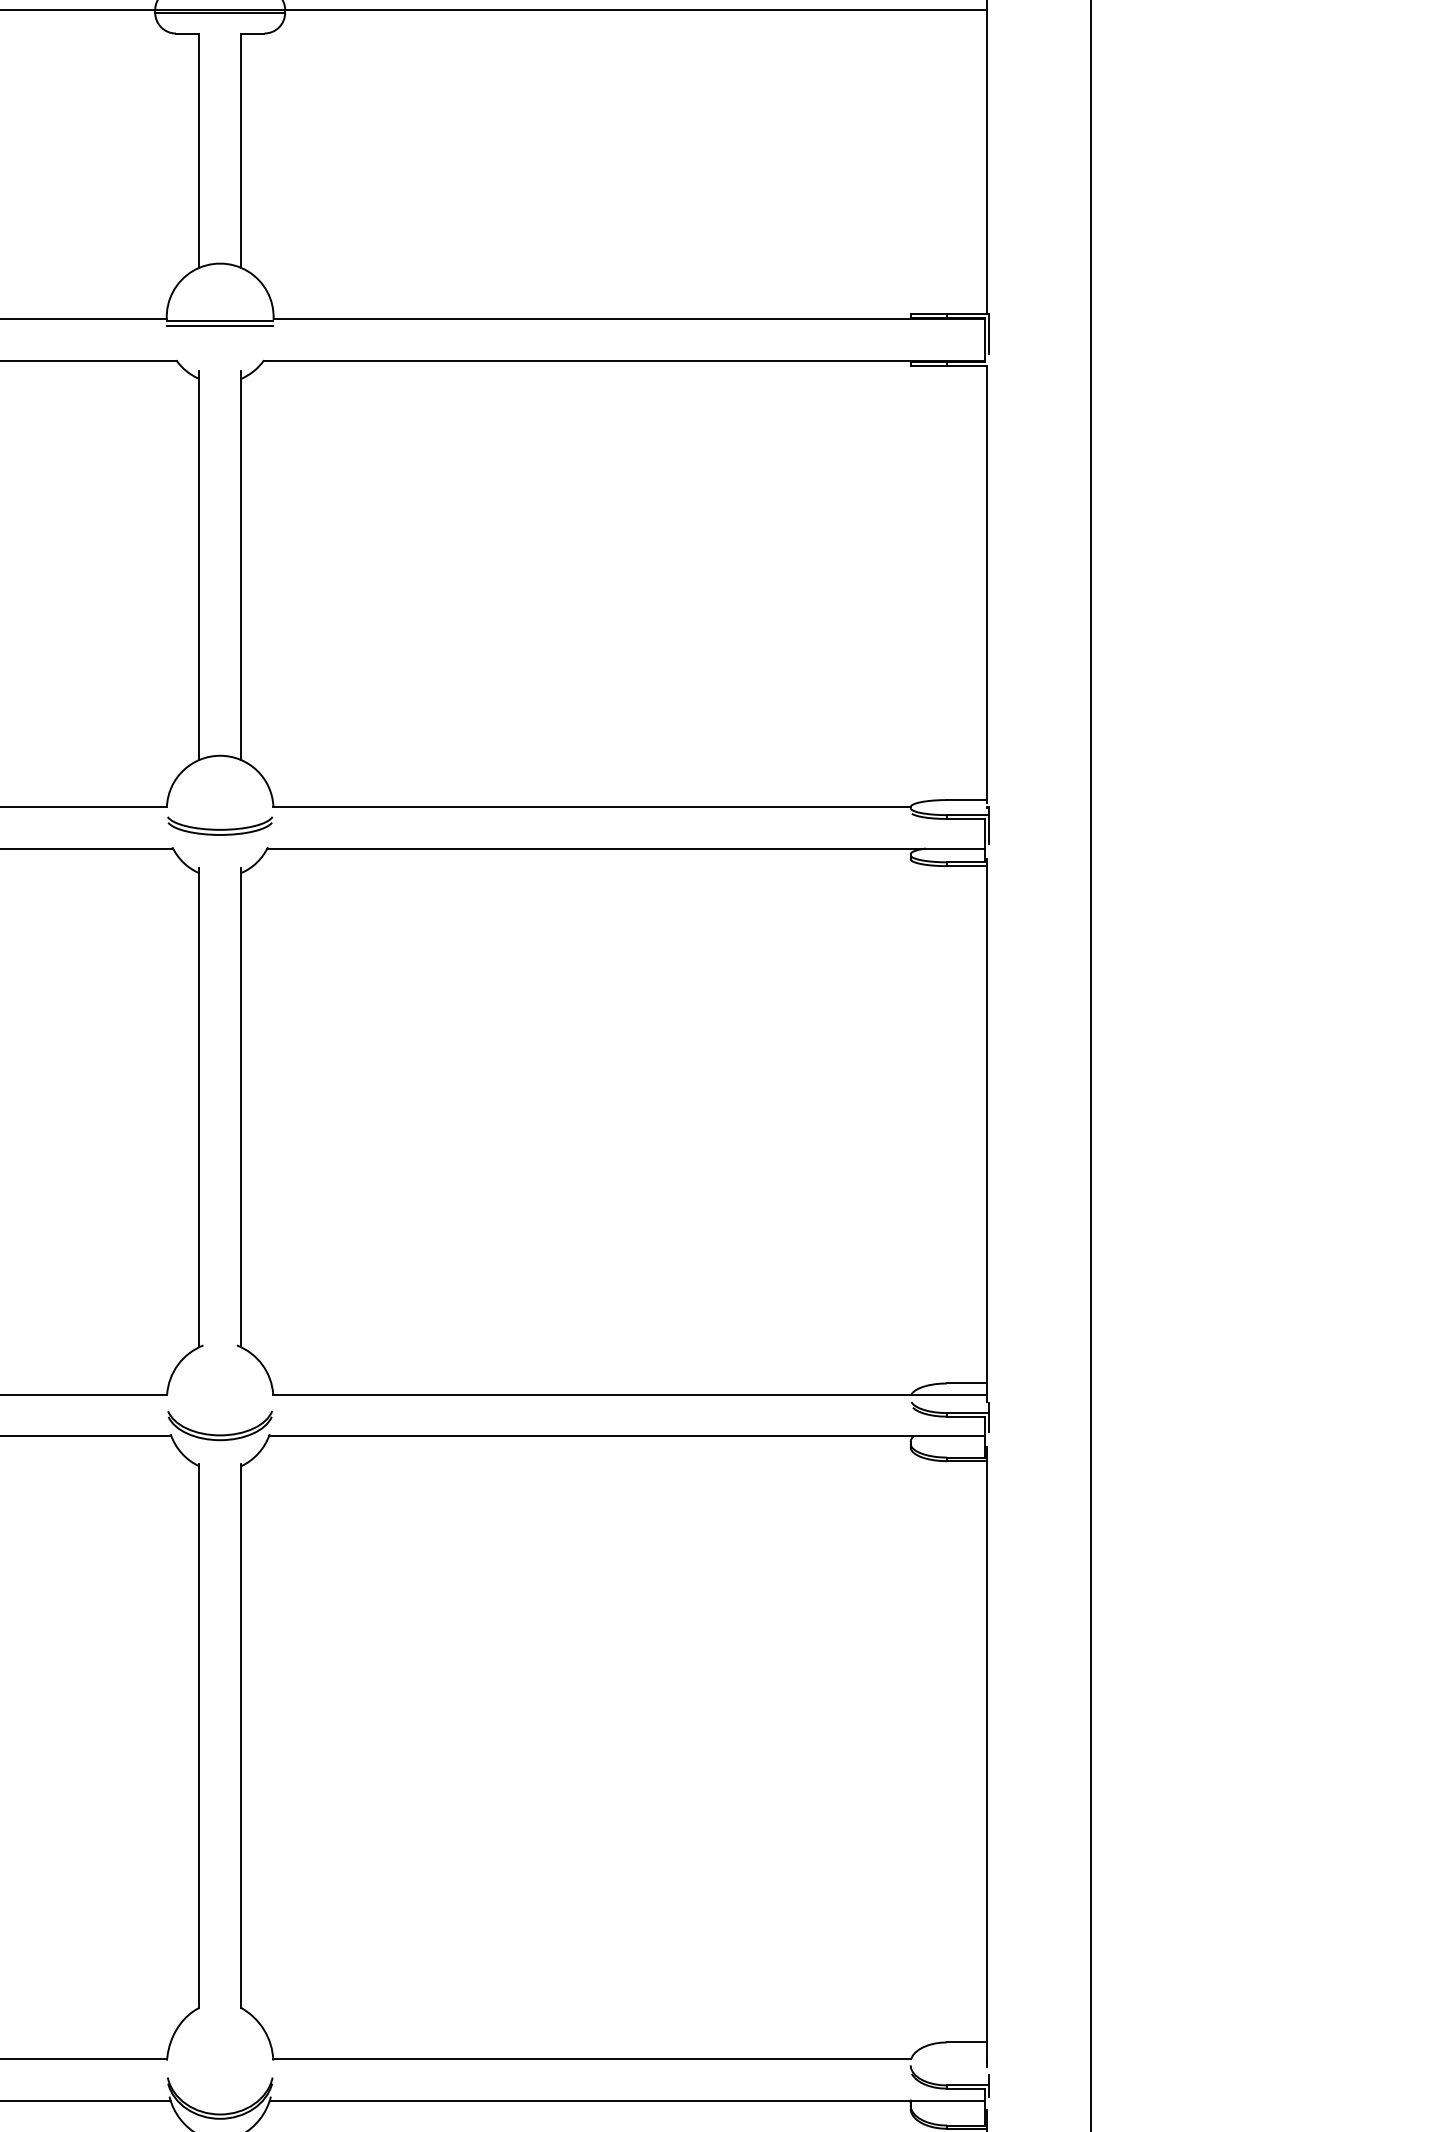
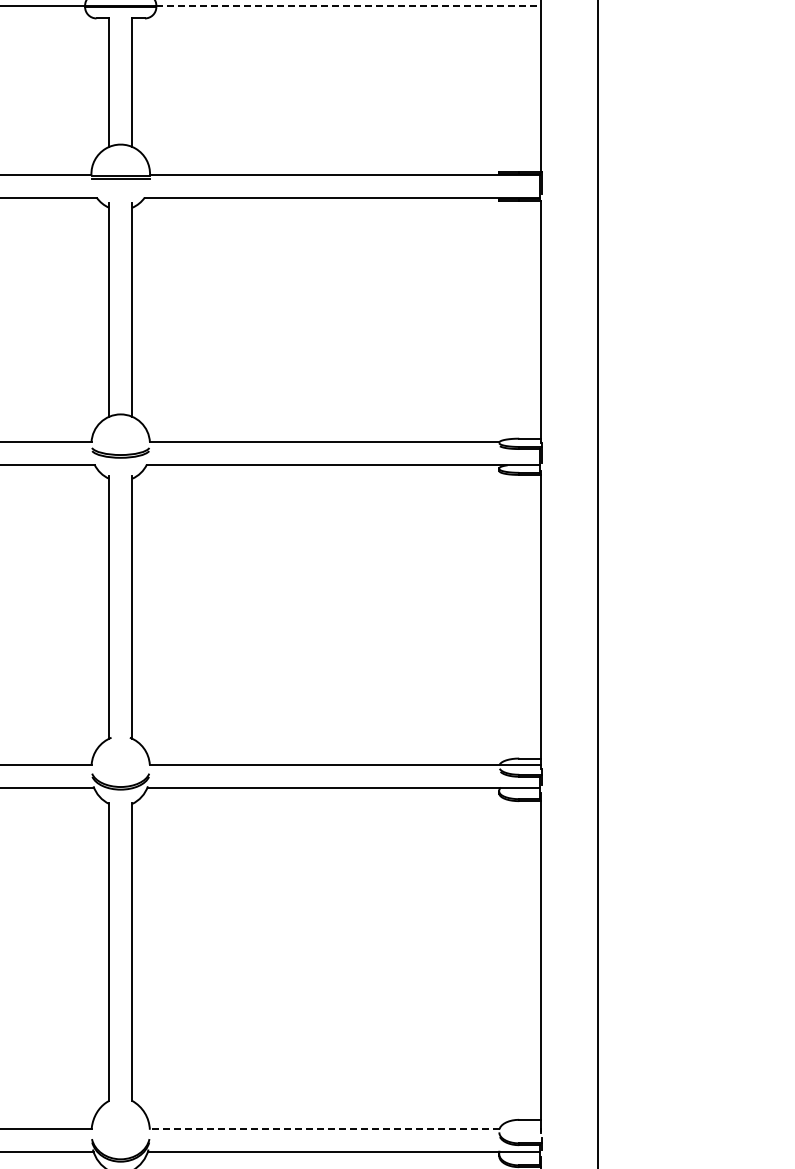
line: (637, 9) -> (349, 5), solid -> dashed
line: (591, 2058) -> (324, 1128), solid -> dashed

